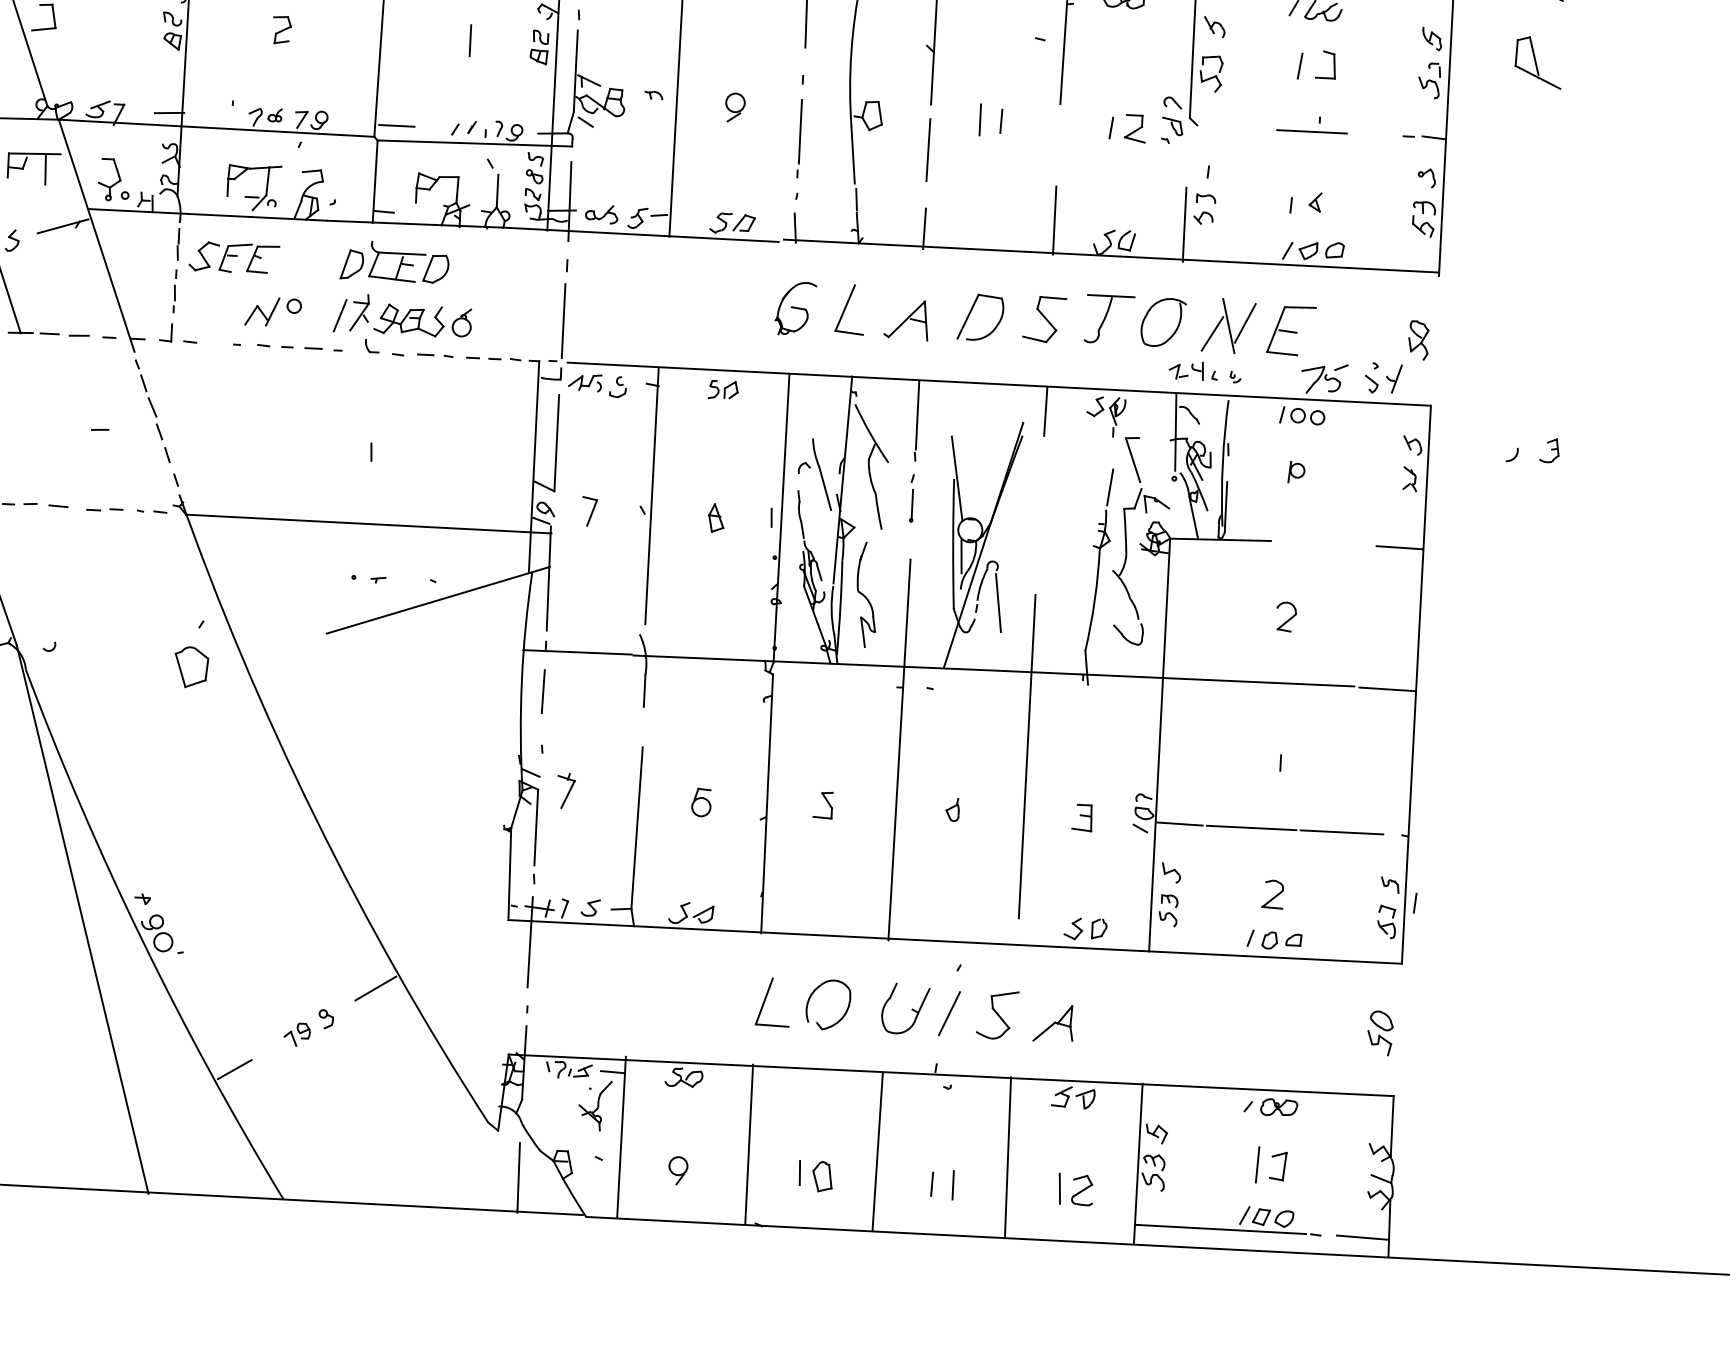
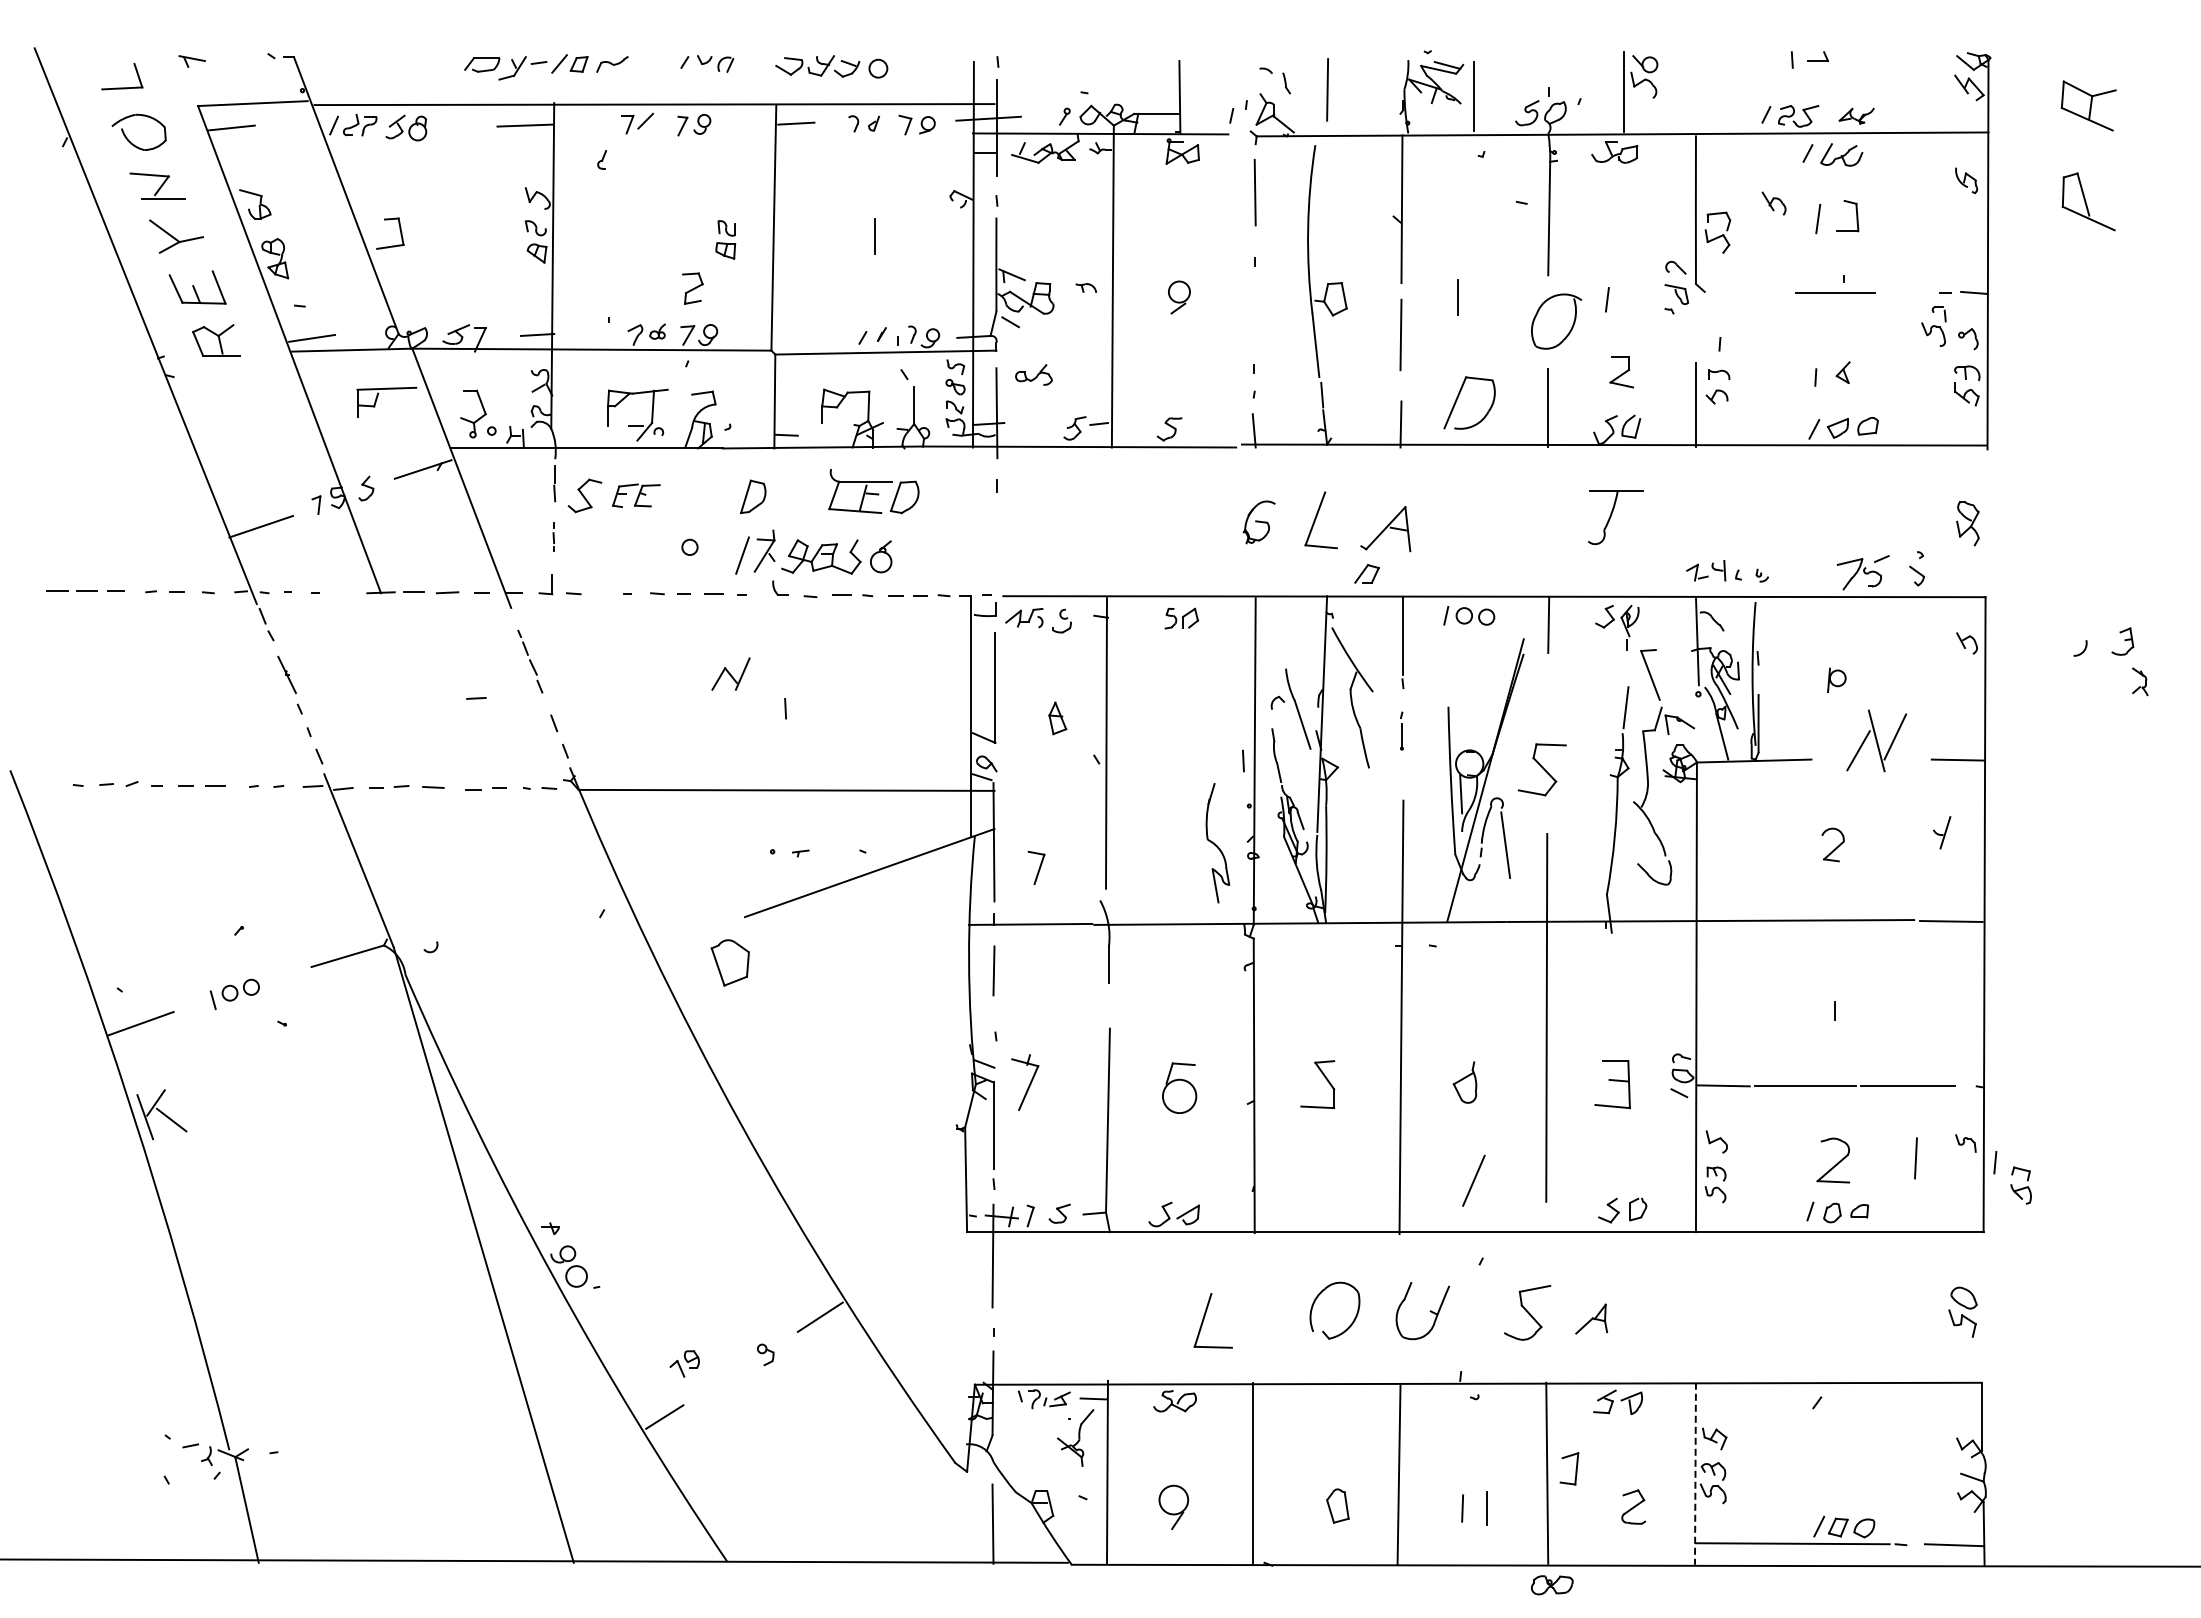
part: (1214, 27) -> (1773, 203), moved
part: (281, 30) -> (692, 288), moved
part: (539, 46) -> (725, 239), moved
part: (1429, 80) -> (1933, 326), moved
line: (1000, 121) -> (1481, 298), removed
line: (397, 125) -> (796, 336), removed
part: (1135, 129) -> (1621, 372), moved
line: (800, 132) -> (1254, 321), removed
line: (45, 169) -> (399, 405), removed
part: (601, 213) -> (1033, 374), moved
part: (743, 222) -> (1366, 573), moved
part: (249, 258) -> (636, 495), size x0.7
part: (408, 262) -> (873, 491), moved
part: (174, 290) -> (553, 536), size x0.6
part: (795, 308) -> (1259, 522), size x0.7
part: (261, 310) -> (730, 673), moved
part: (971, 313) -> (1458, 398), moved
part: (1044, 319) -> (1542, 769), moved
line: (563, 321) -> (996, 549), removed
part: (1163, 322) -> (1556, 321), moved
part: (1228, 325) -> (1876, 740), moved
part: (1290, 330) -> (1822, 519), removed
part: (1394, 378) -> (1942, 832), moved
part: (149, 399) -> (530, 661), size x0.7
part: (1302, 415) -> (1469, 615), moved
line: (956, 477) -> (1451, 705), removed
part: (1410, 479) -> (2140, 681), moved
part: (911, 497) -> (1401, 730), size x0.7
part: (589, 511) -> (1036, 867), moved
part: (716, 518) -> (1057, 718), moved
part: (866, 595) -> (1217, 843), moved
part: (190, 666) -> (729, 962), moved
part: (566, 790) -> (1025, 1081), size x1.4
part: (701, 802) -> (1179, 1087), size x1.6
part: (822, 804) -> (1317, 1083), size x1.6
part: (953, 809) -> (1465, 1081), size x1.6
part: (1082, 817) -> (1612, 1083), size x1.6
part: (1273, 894) -> (1833, 1160), size x1.4
part: (1386, 921) -> (2020, 1185), moved
part: (766, 998) -> (1205, 1316), moved
line: (949, 1013) -> (1473, 1180), moved
part: (1053, 1022) -> (1591, 1318), size x0.7
part: (297, 1034) -> (684, 1363), moved
part: (1279, 1107) -> (1552, 1585), moved
line: (1138, 1163) -> (1695, 1473), solid -> dashed
line: (1257, 1164) -> (1915, 1158), moved
part: (1283, 1167) -> (1575, 1469), moved
part: (678, 1170) -> (1173, 1506), size x1.4
line: (799, 1172) -> (1311, 1502), removed
line: (1059, 1188) -> (1607, 1506), removed

